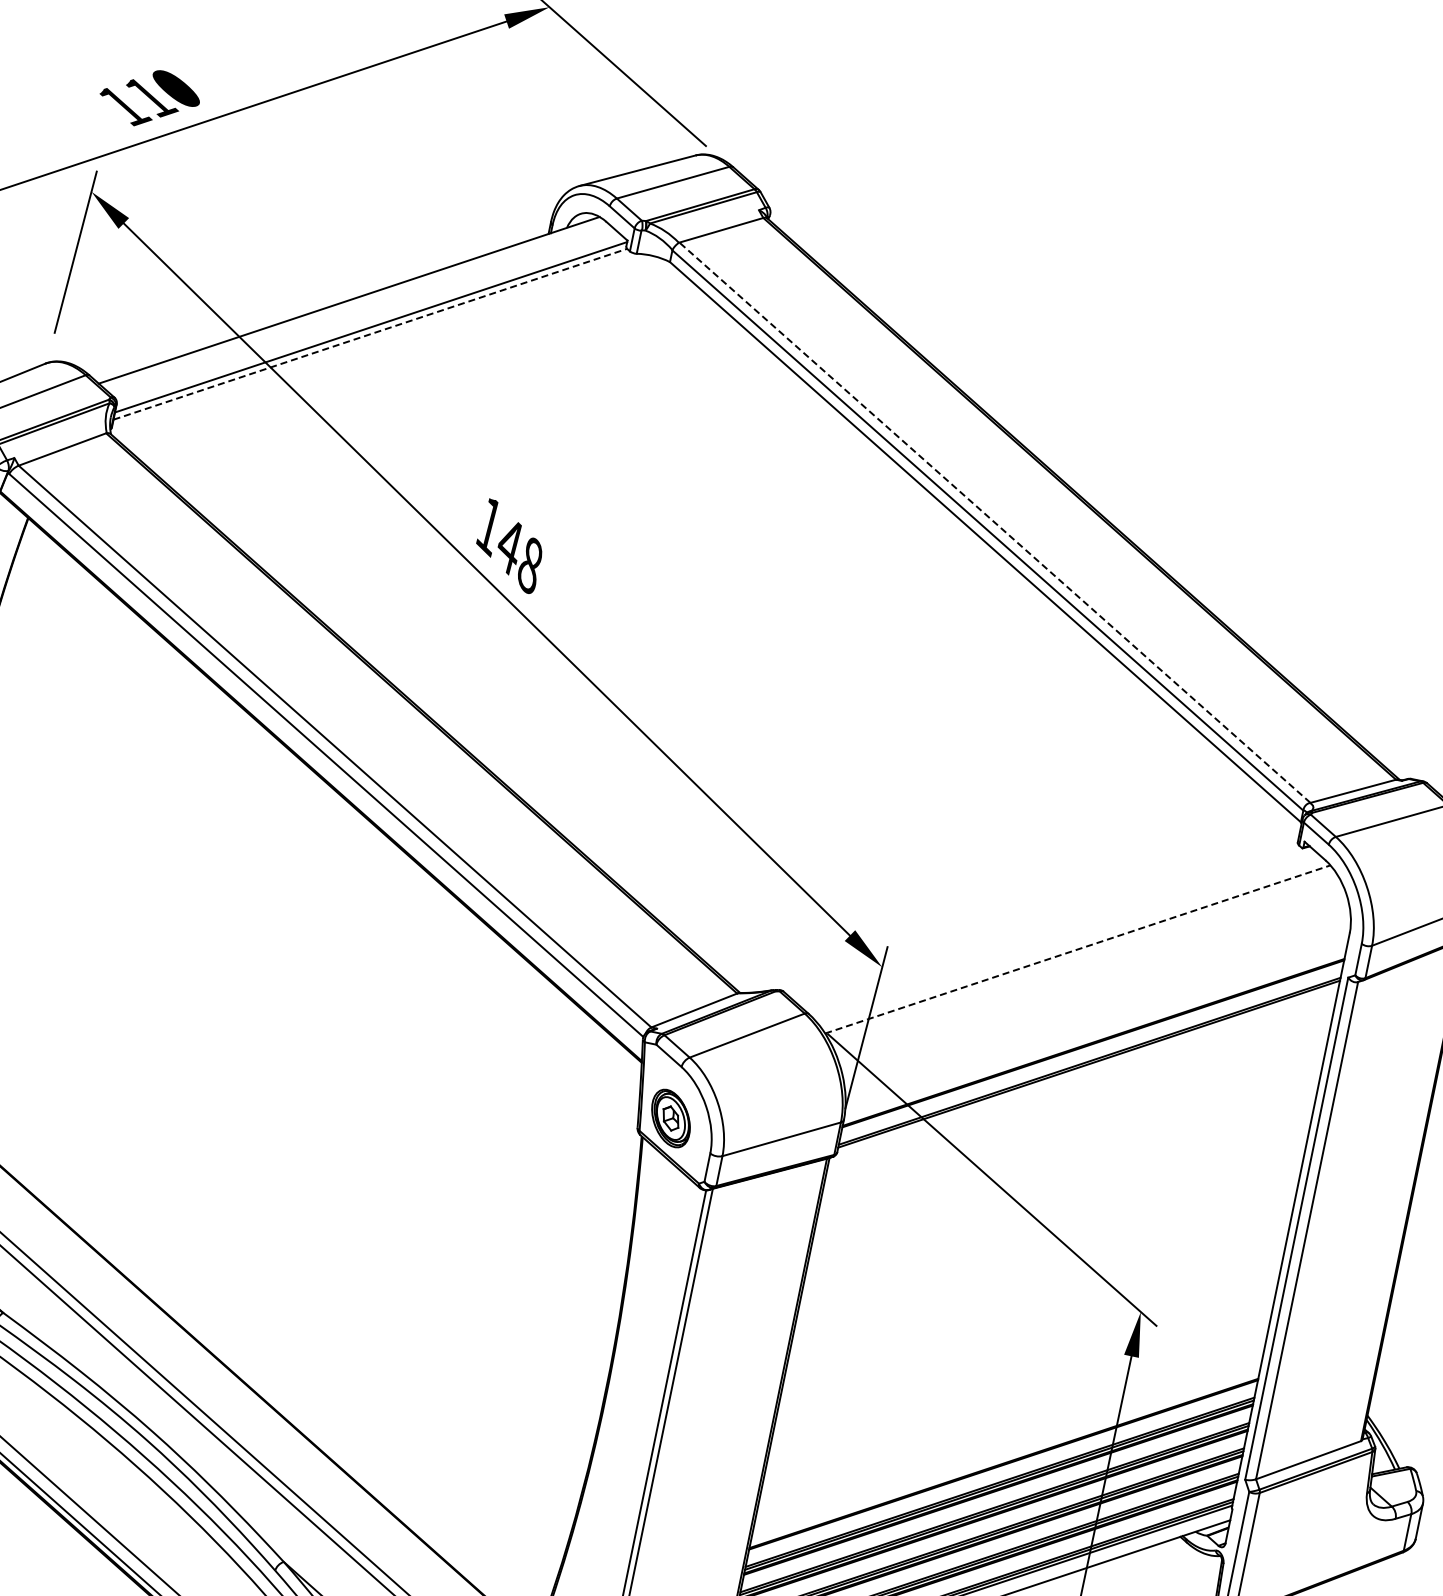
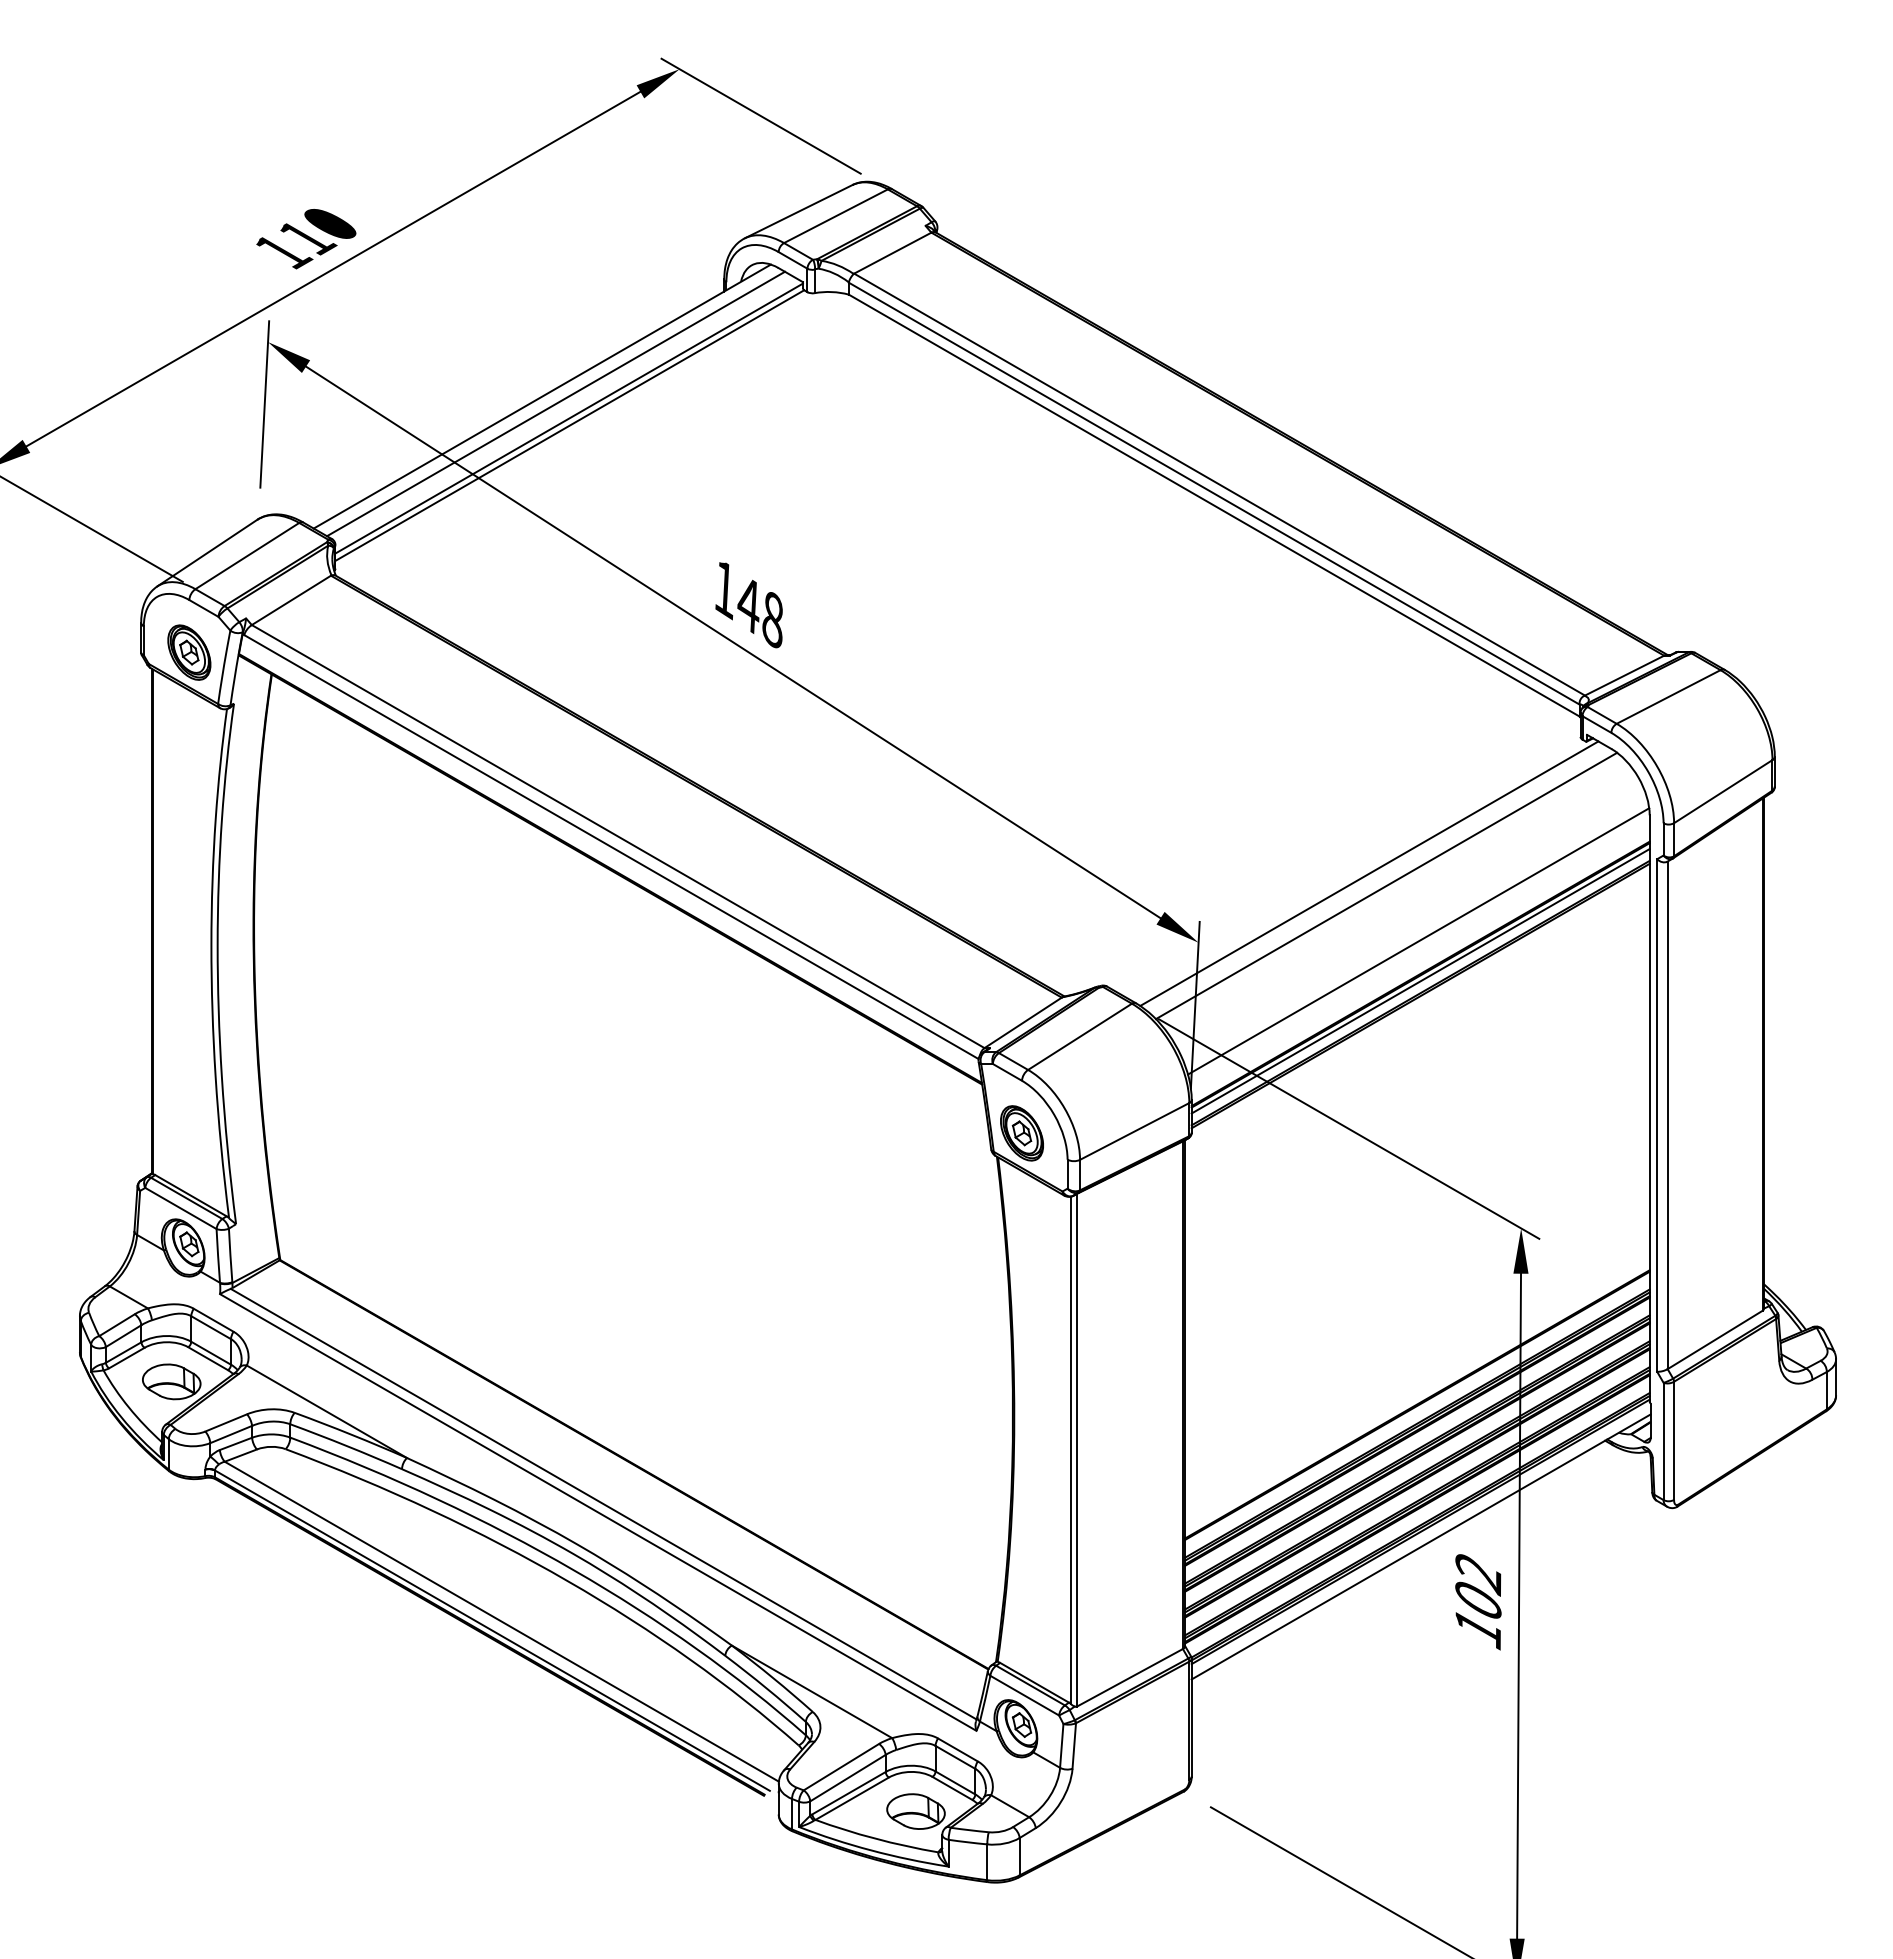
line: (360, 309) -> (555, 403), added
line: (370, 334) -> (569, 425), dashed -> solid
line: (994, 522) -> (1219, 484), dashed -> solid
line: (1063, 933) -> (1369, 873), added
line: (1078, 949) -> (1387, 885), dashed -> solid
line: (1097, 1010) -> (1418, 941), added
line: (1091, 1049) -> (1420, 981), added

